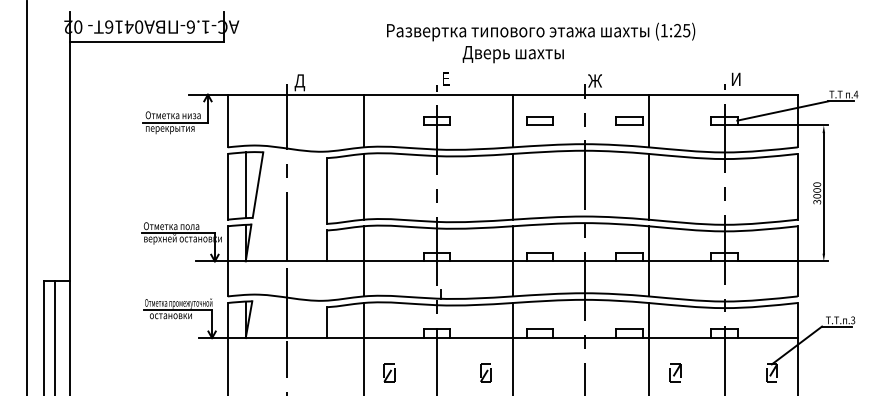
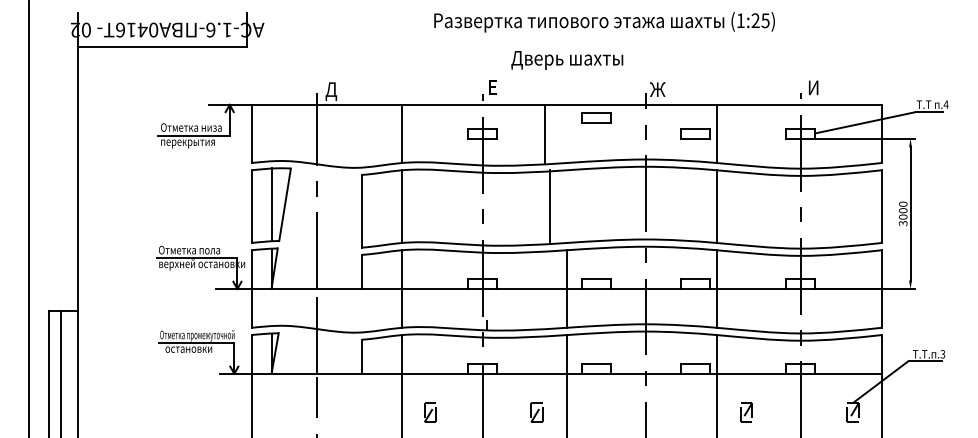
text: (541, 31) -> (605, 21), moved
line: (512, 120) -> (544, 133), moved
part: (539, 120) -> (596, 117), moved
line: (512, 186) -> (549, 206), moved

